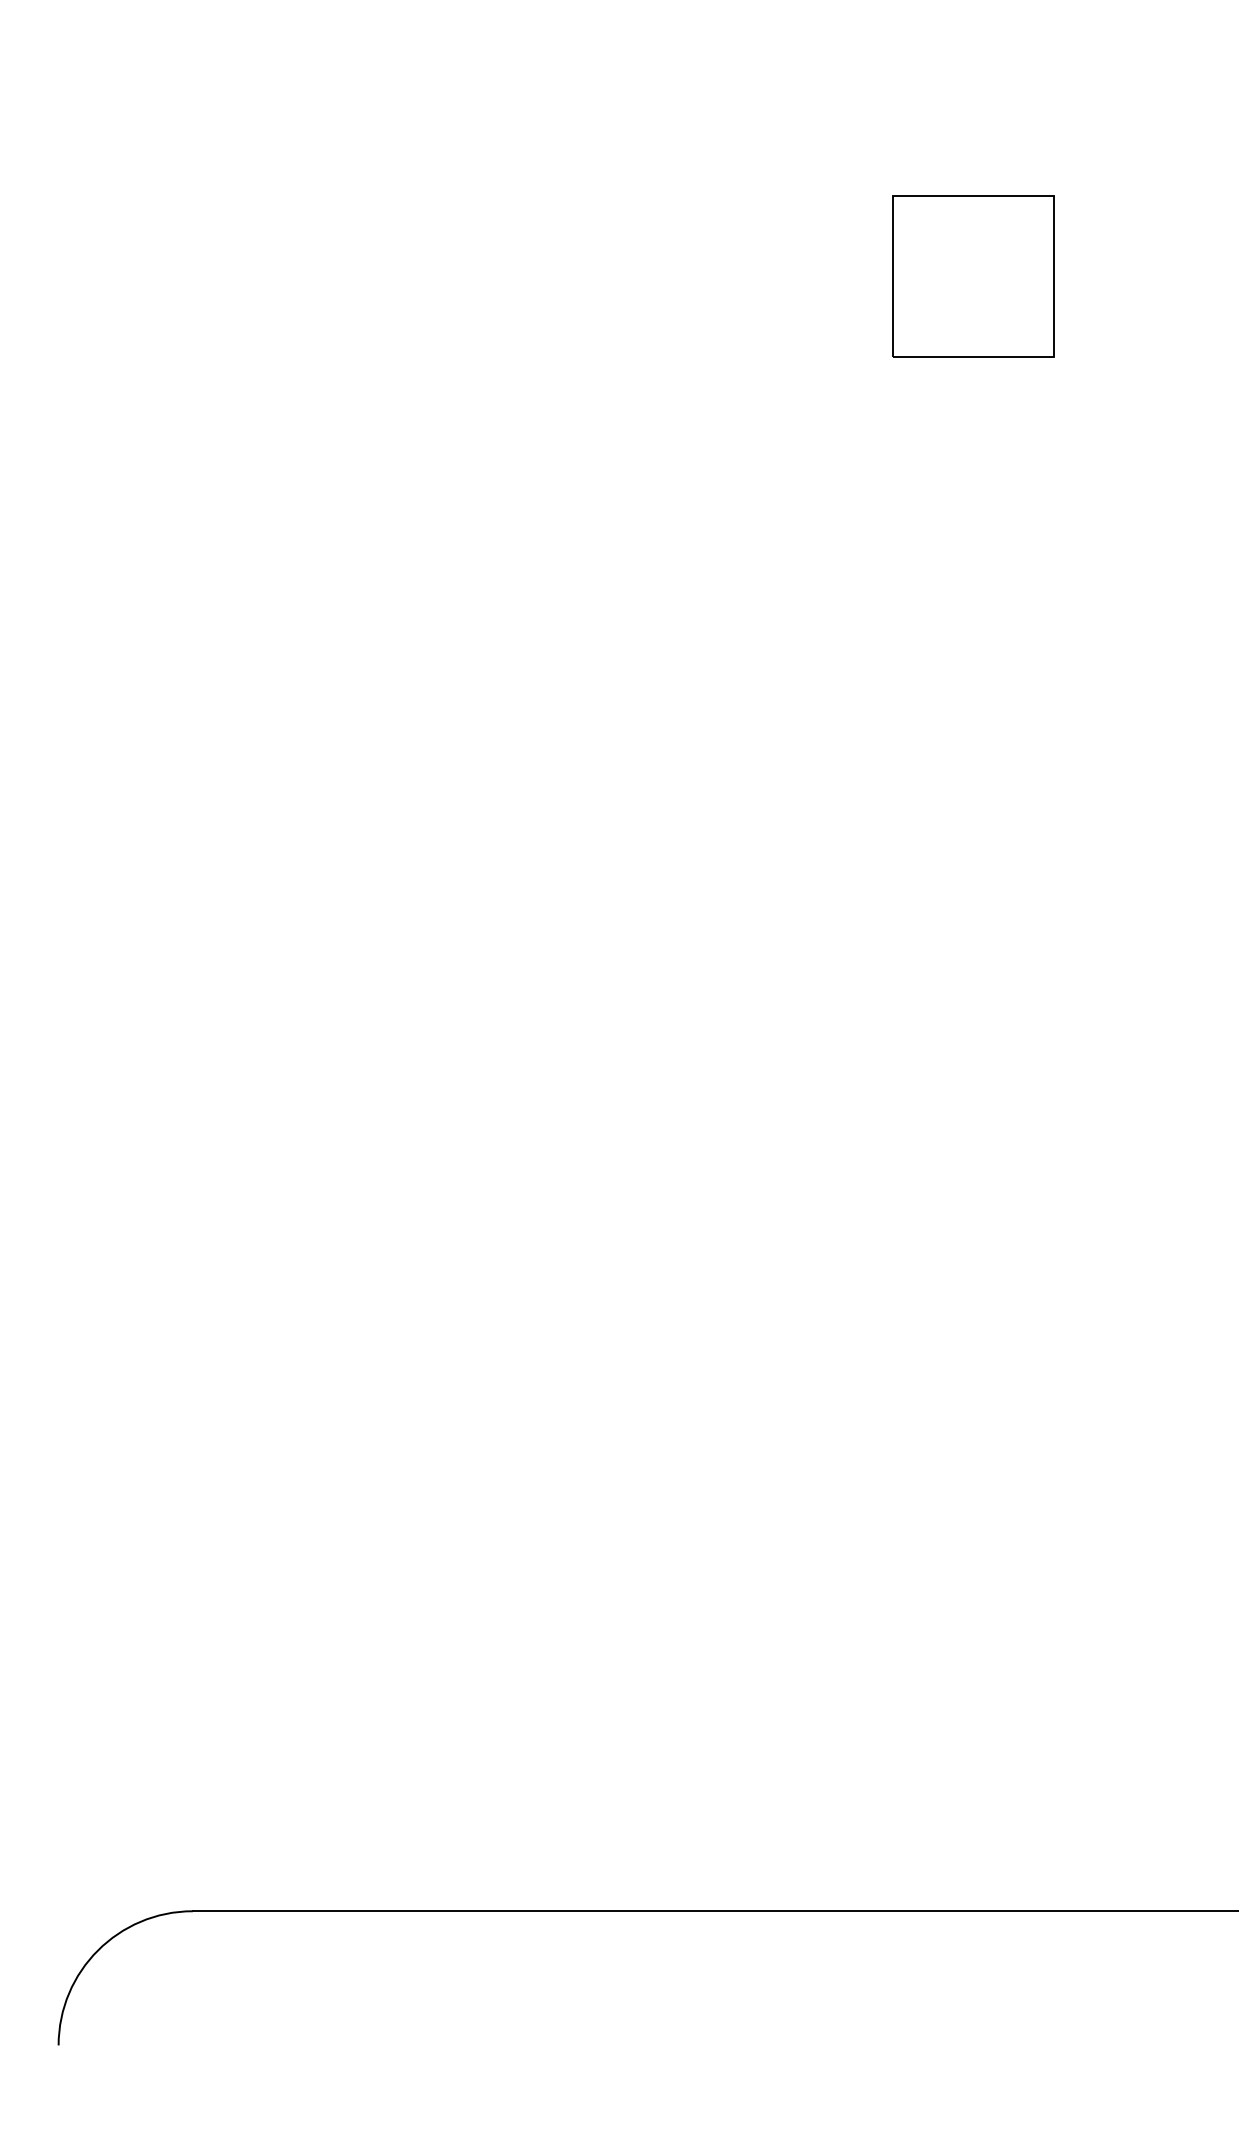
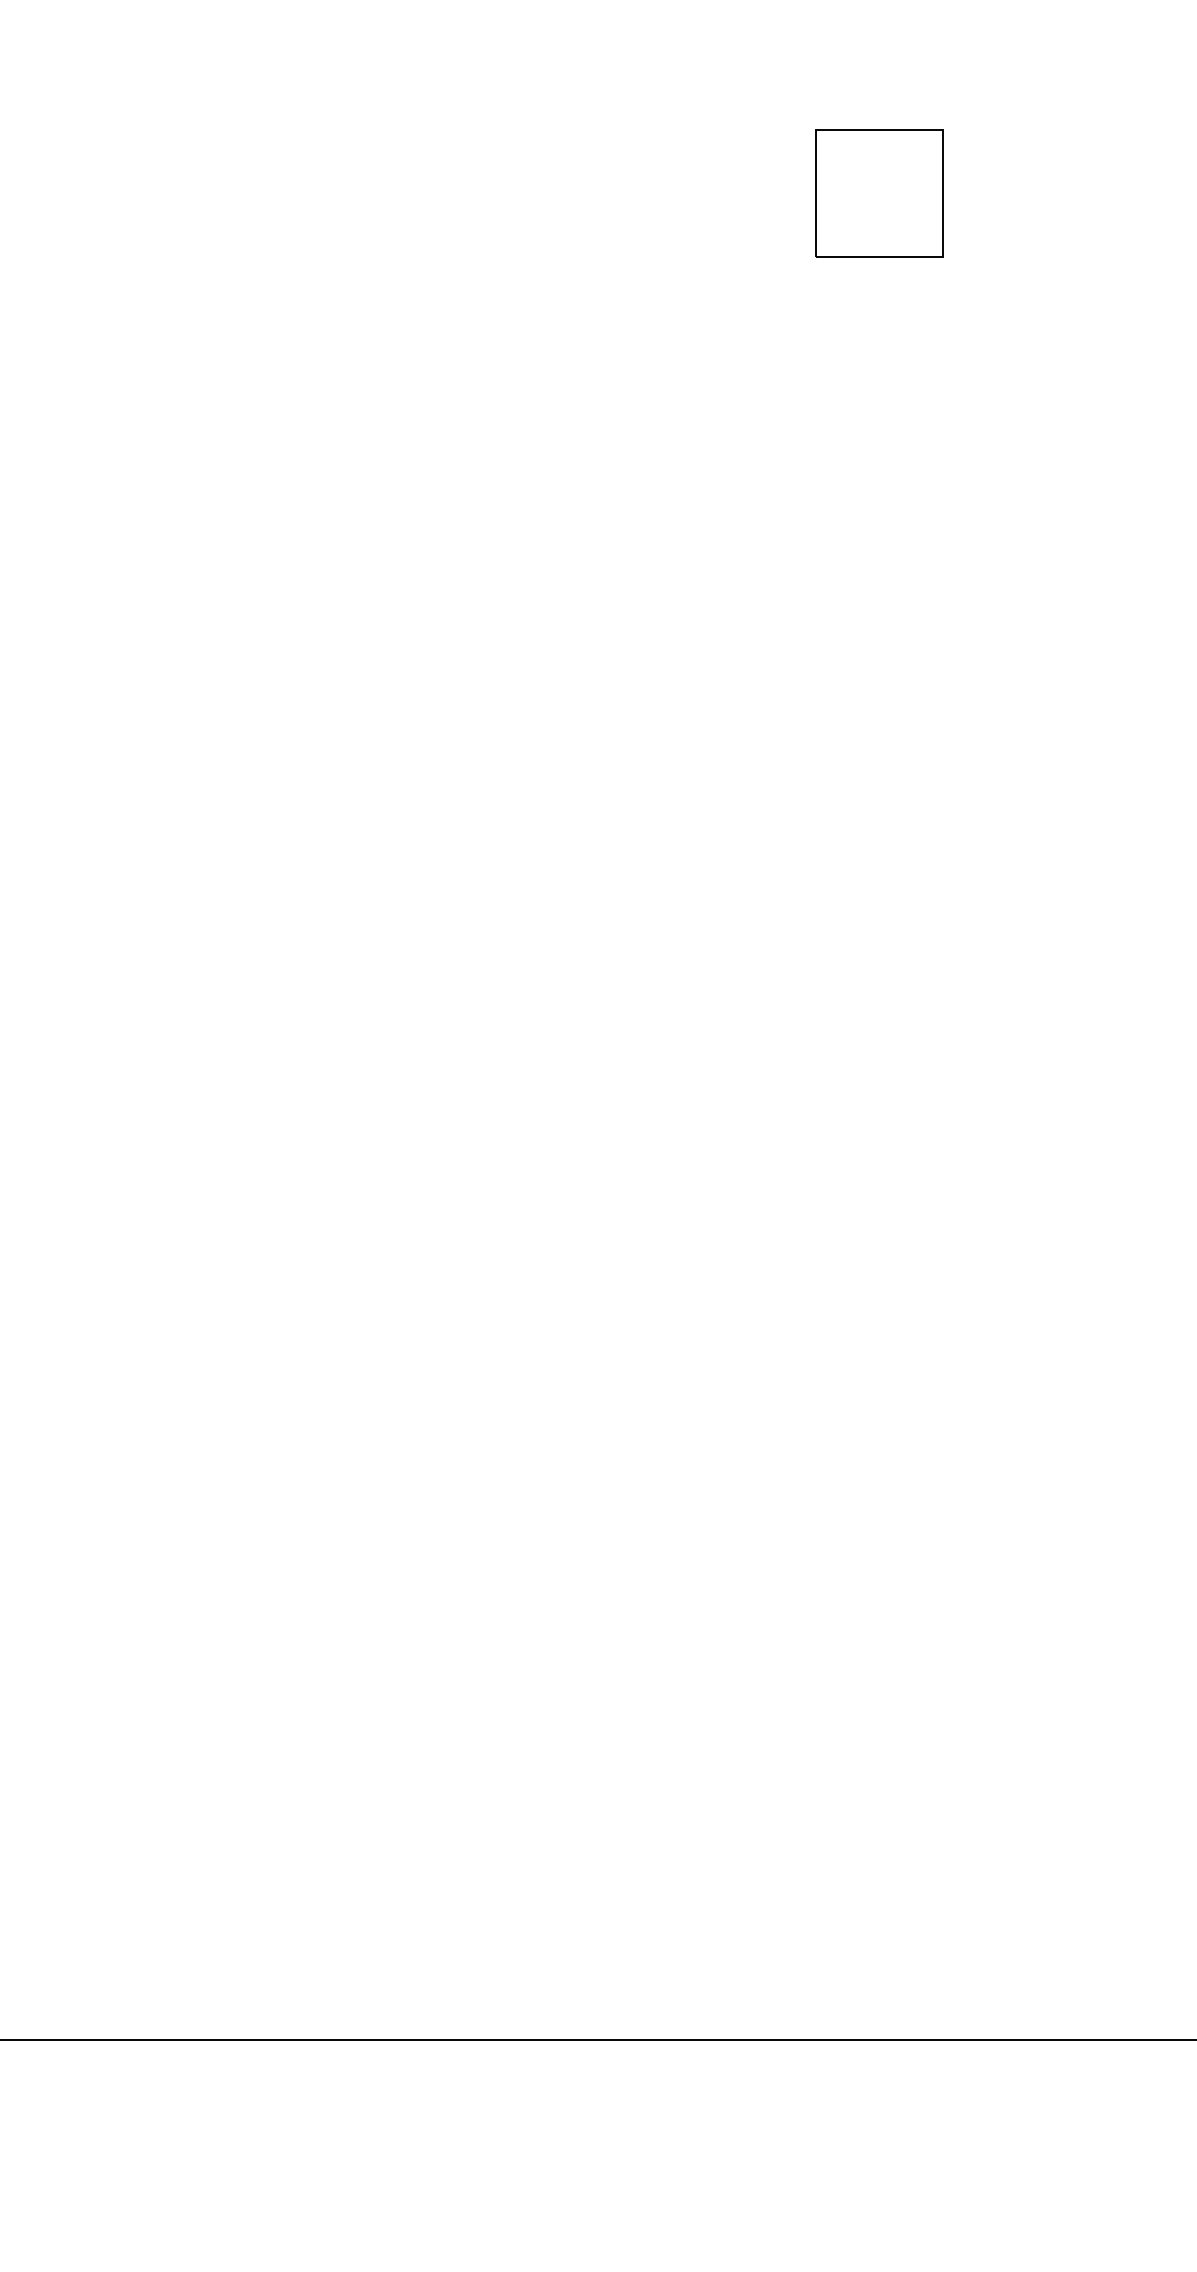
part: (973, 276) -> (879, 193), size x0.7

